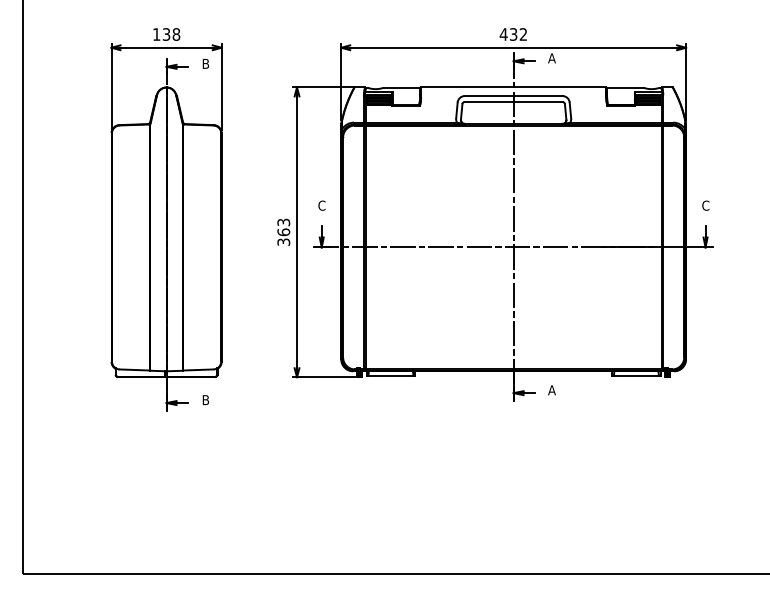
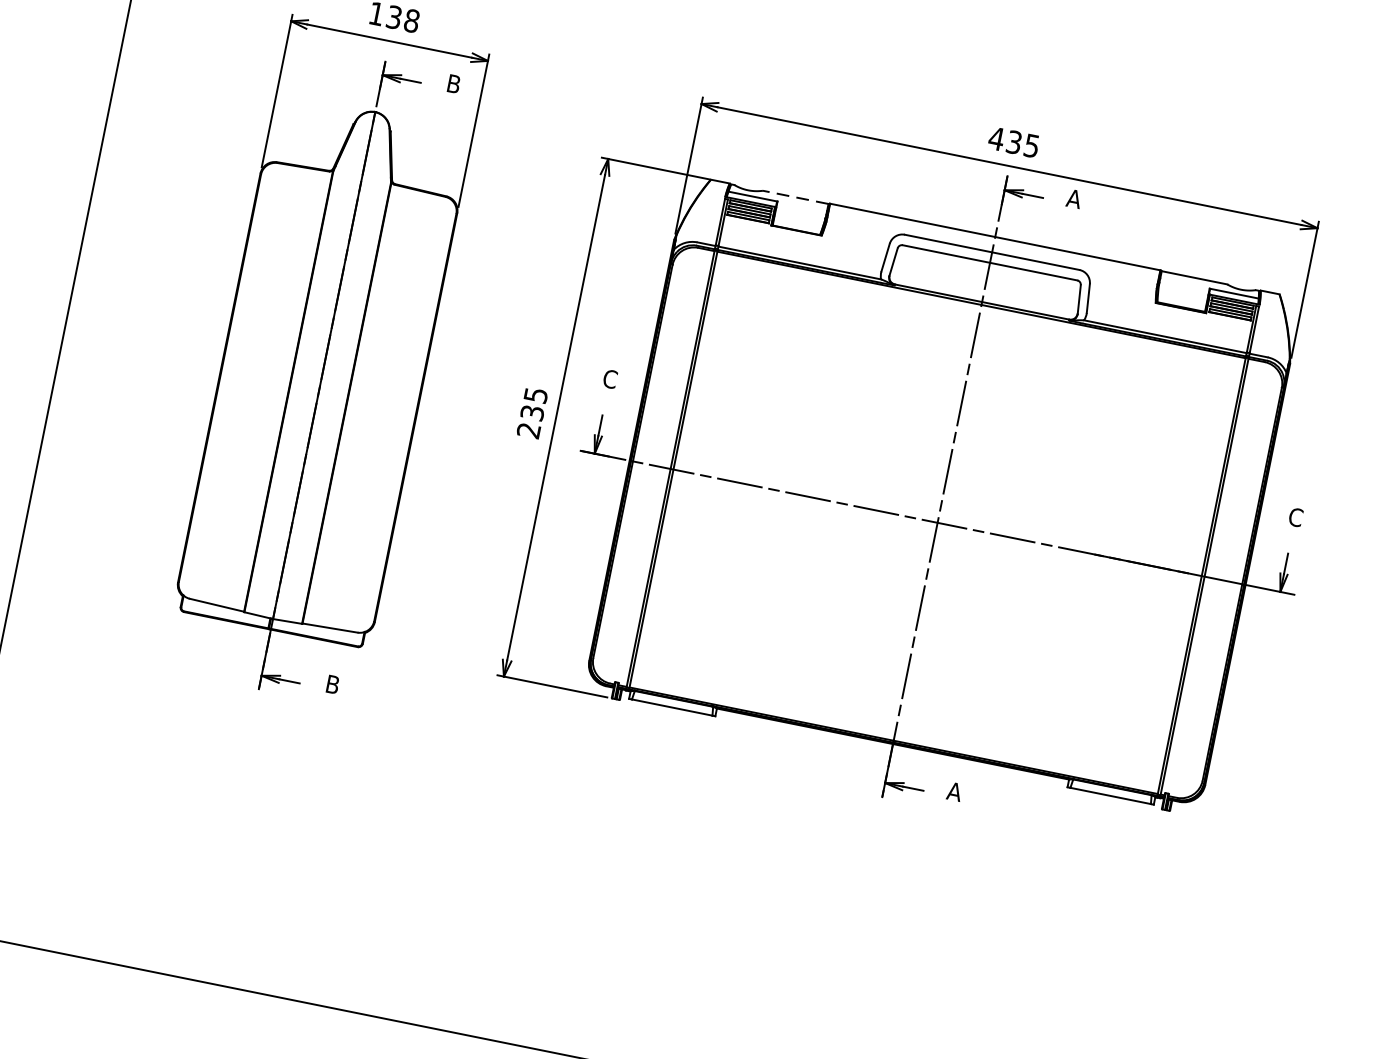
text: (523, 34) -> (1031, 145), 432 -> 435
line: (401, 87) -> (794, 196), solid -> dashed
text: (283, 231) -> (532, 411), 363 -> 235

